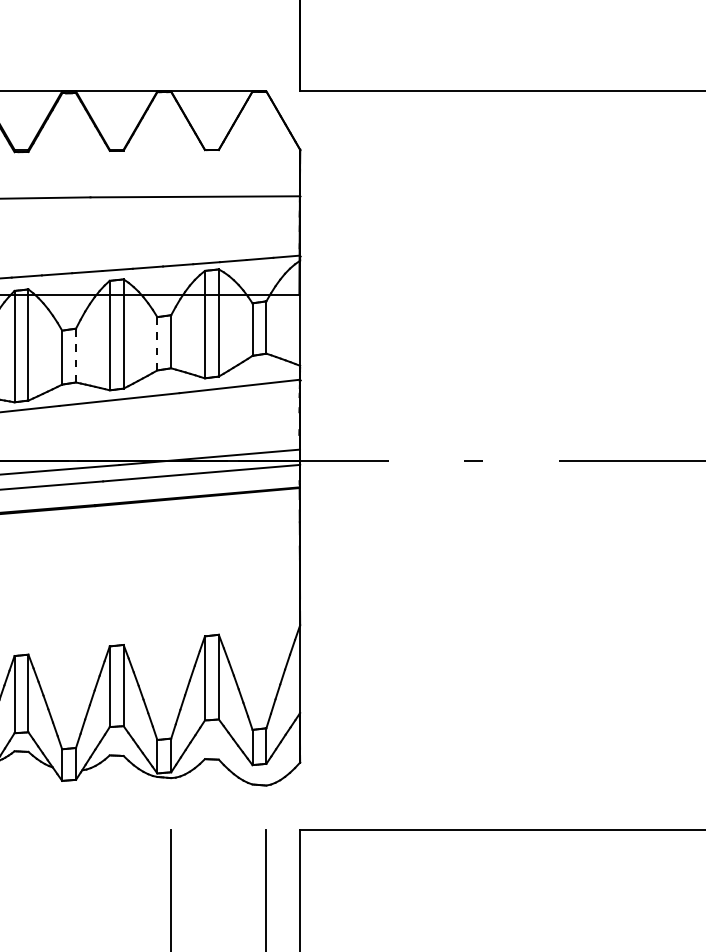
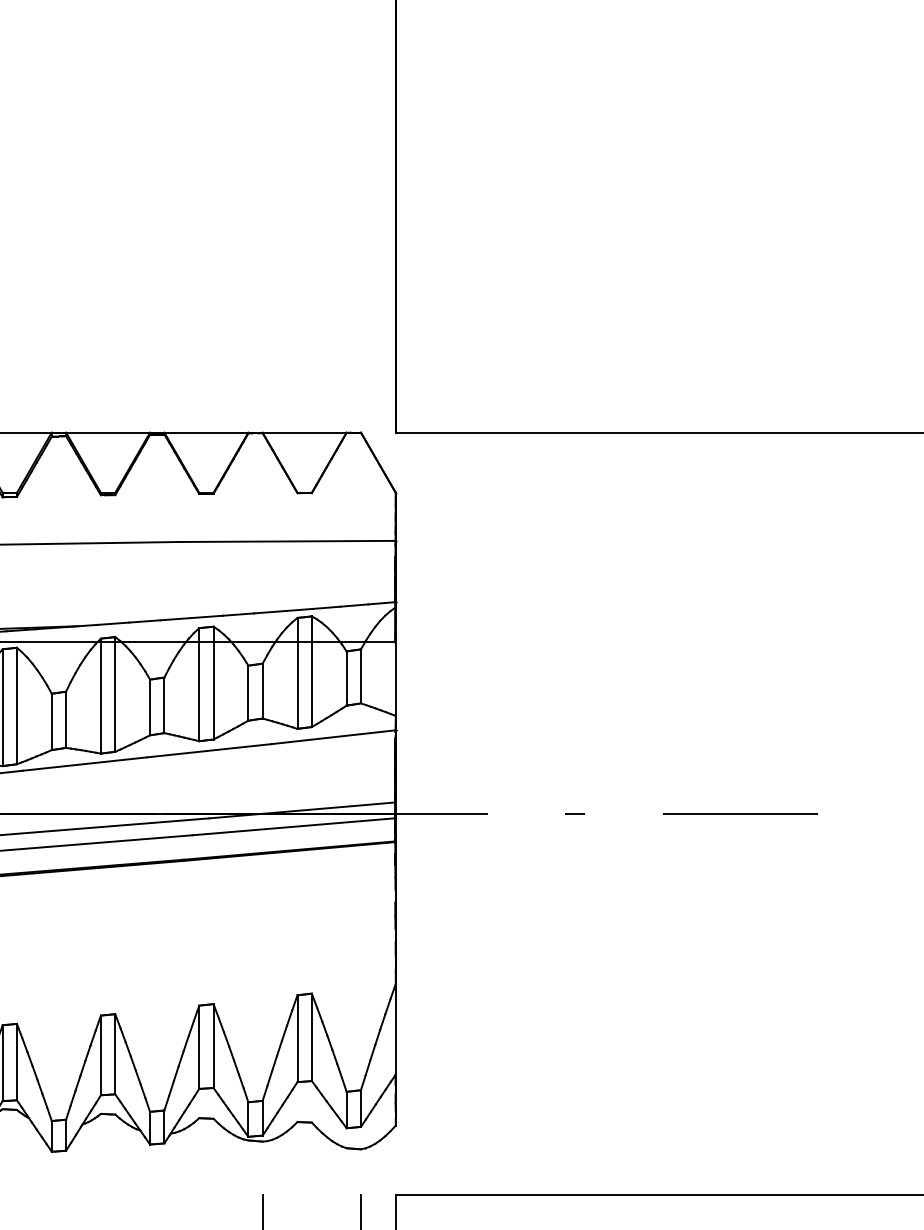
line: (157, 344) -> (248, 693), dashed -> solid
line: (76, 355) -> (164, 705), dashed -> solid

